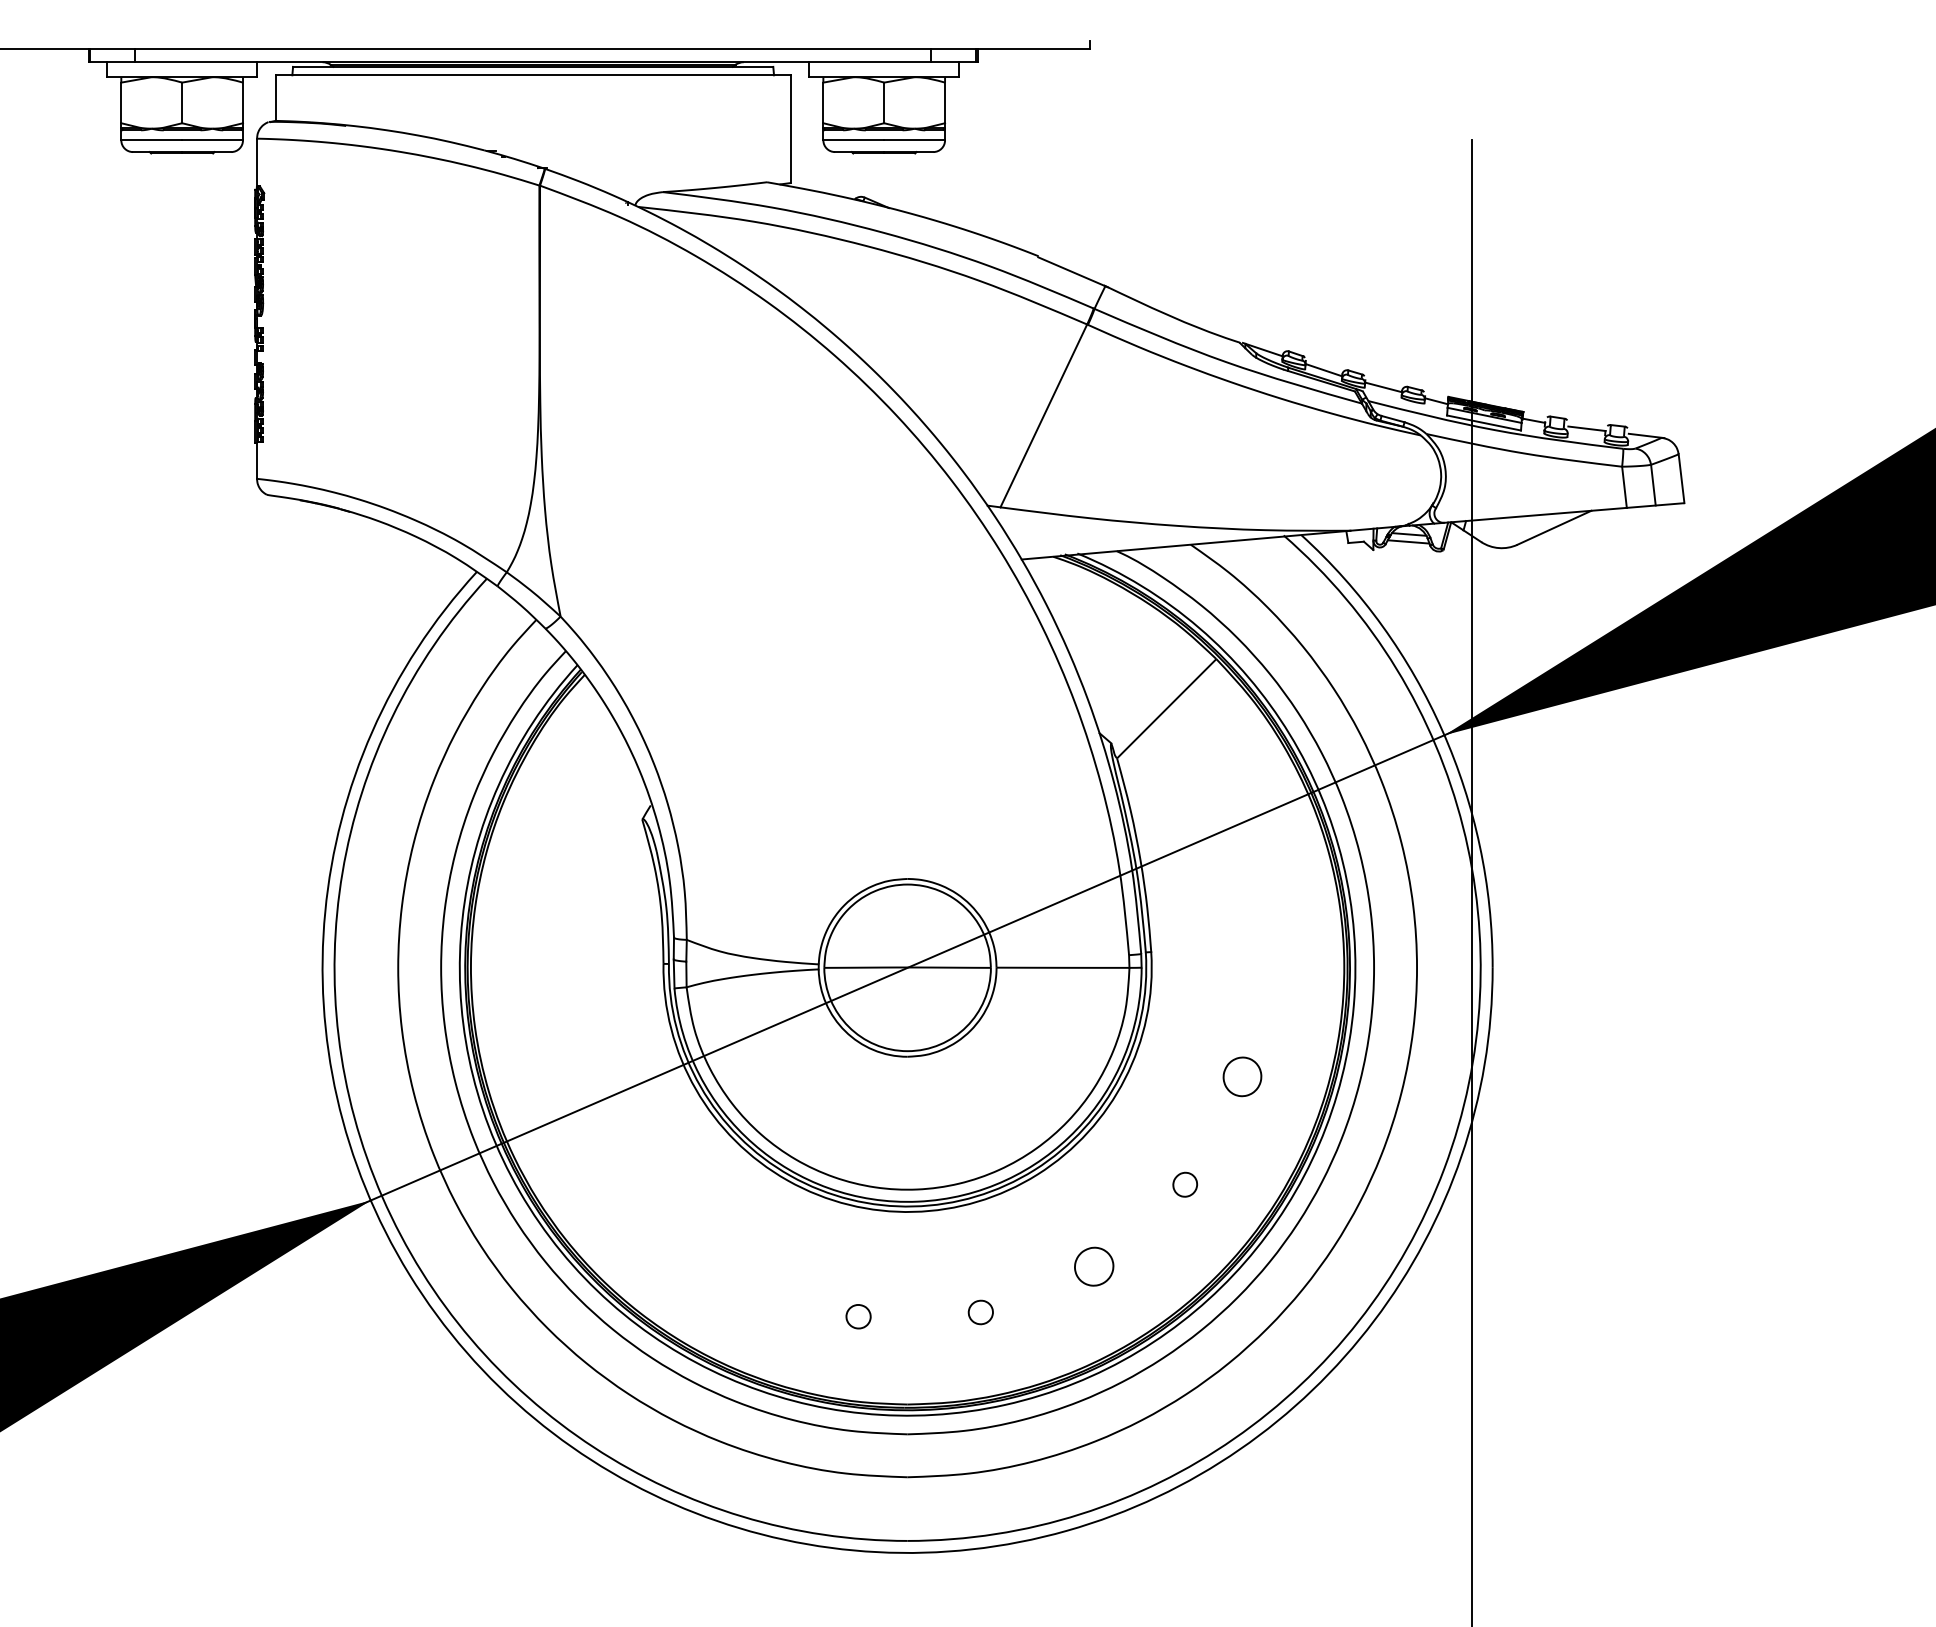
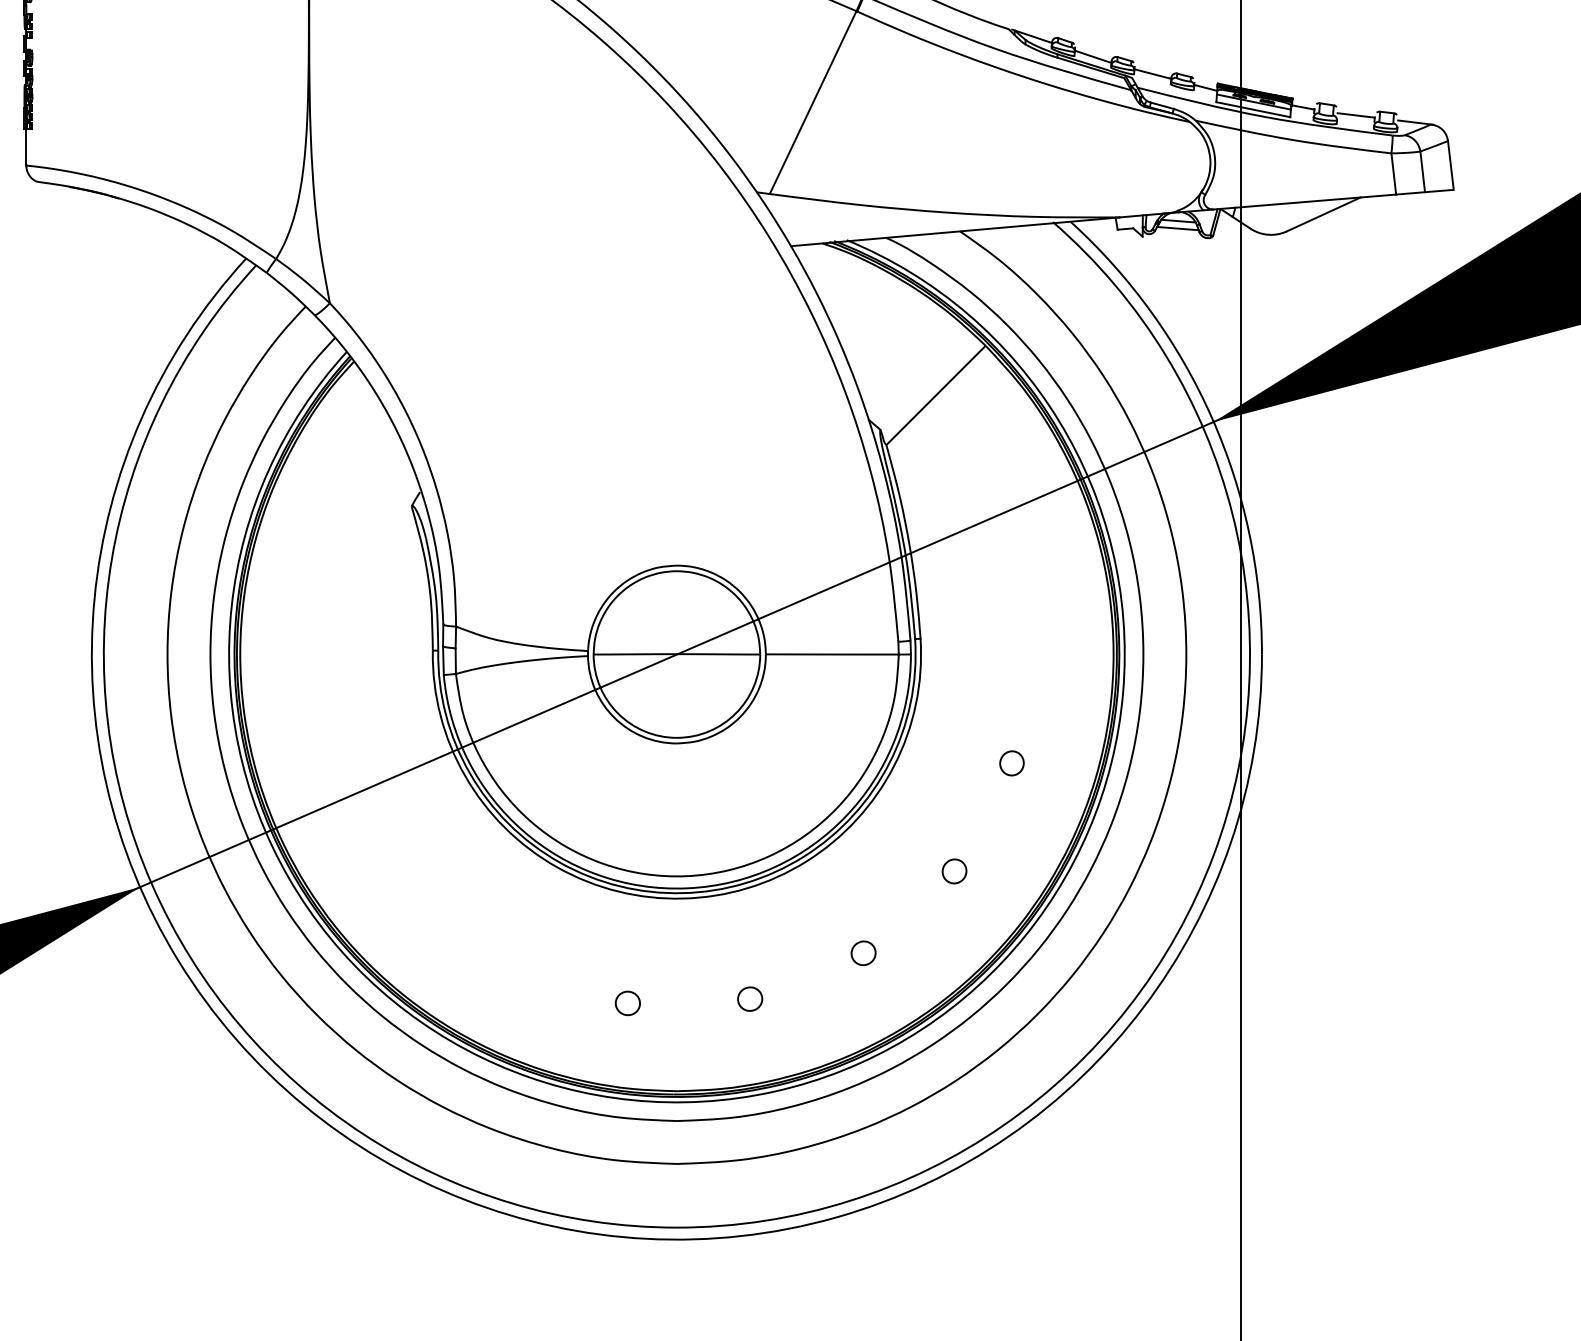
part: (1242, 1076) -> (1011, 763), size x0.62
part: (1094, 1266) -> (863, 953), size x0.62

